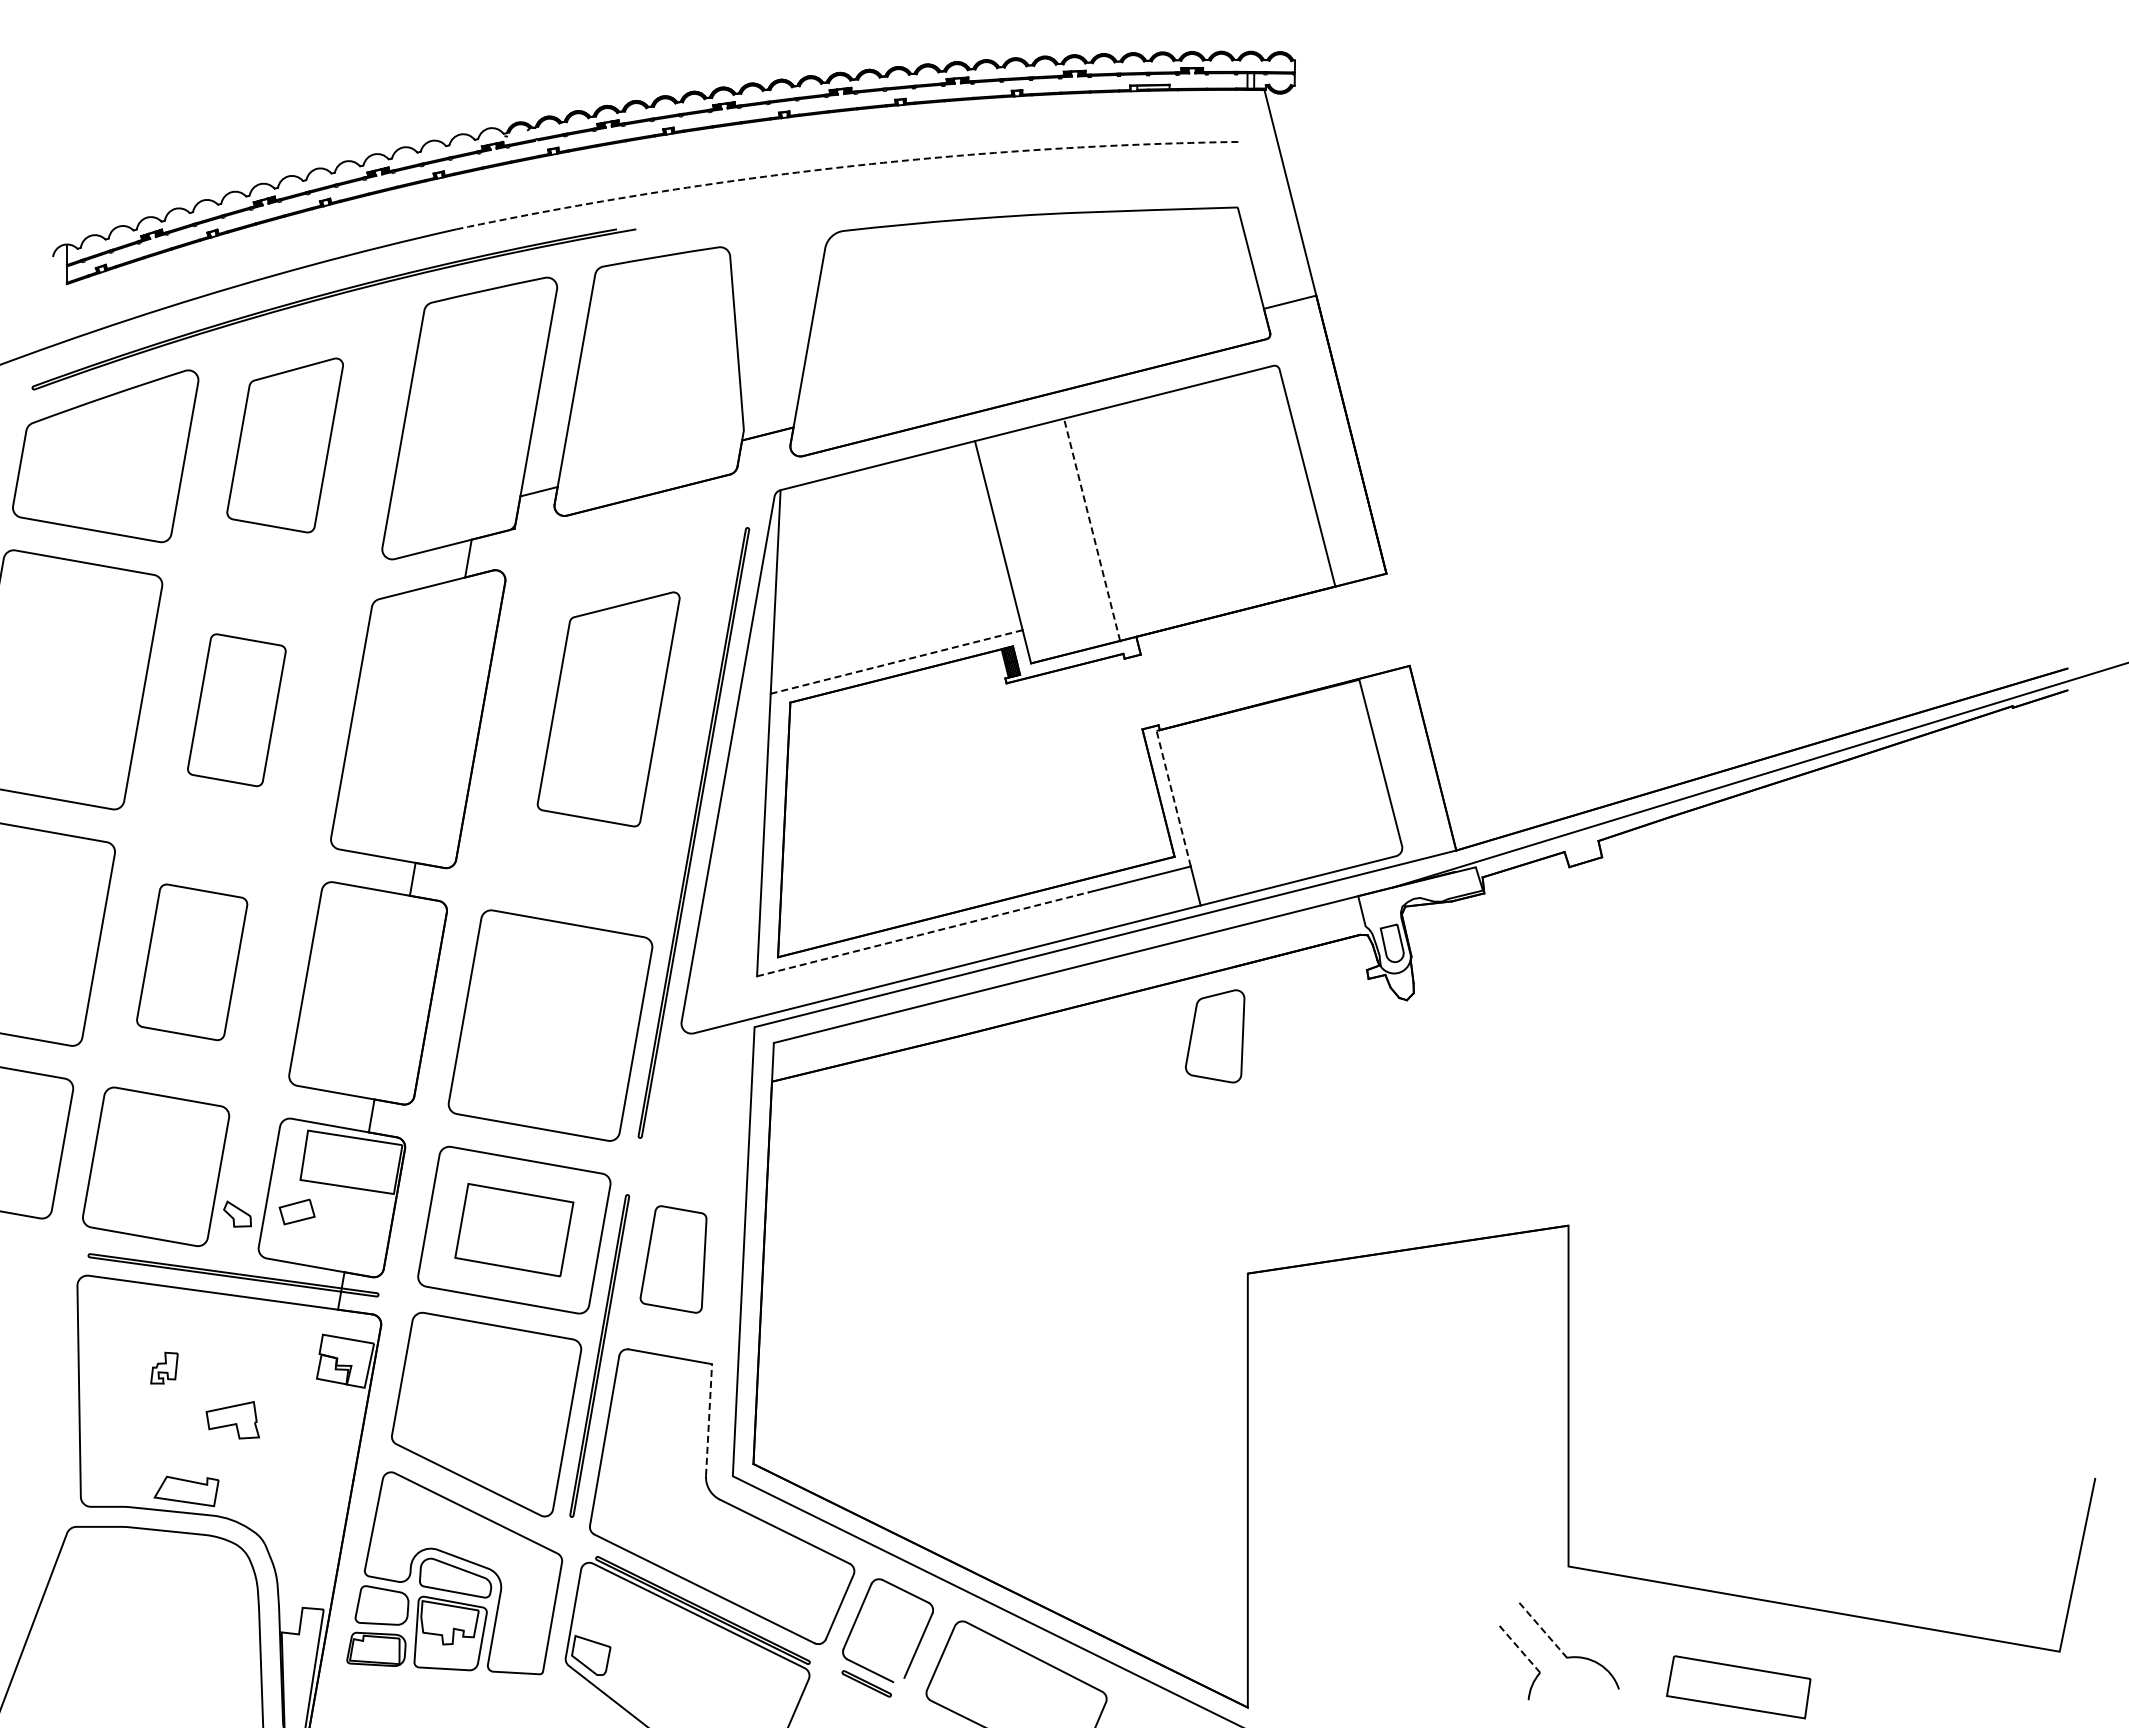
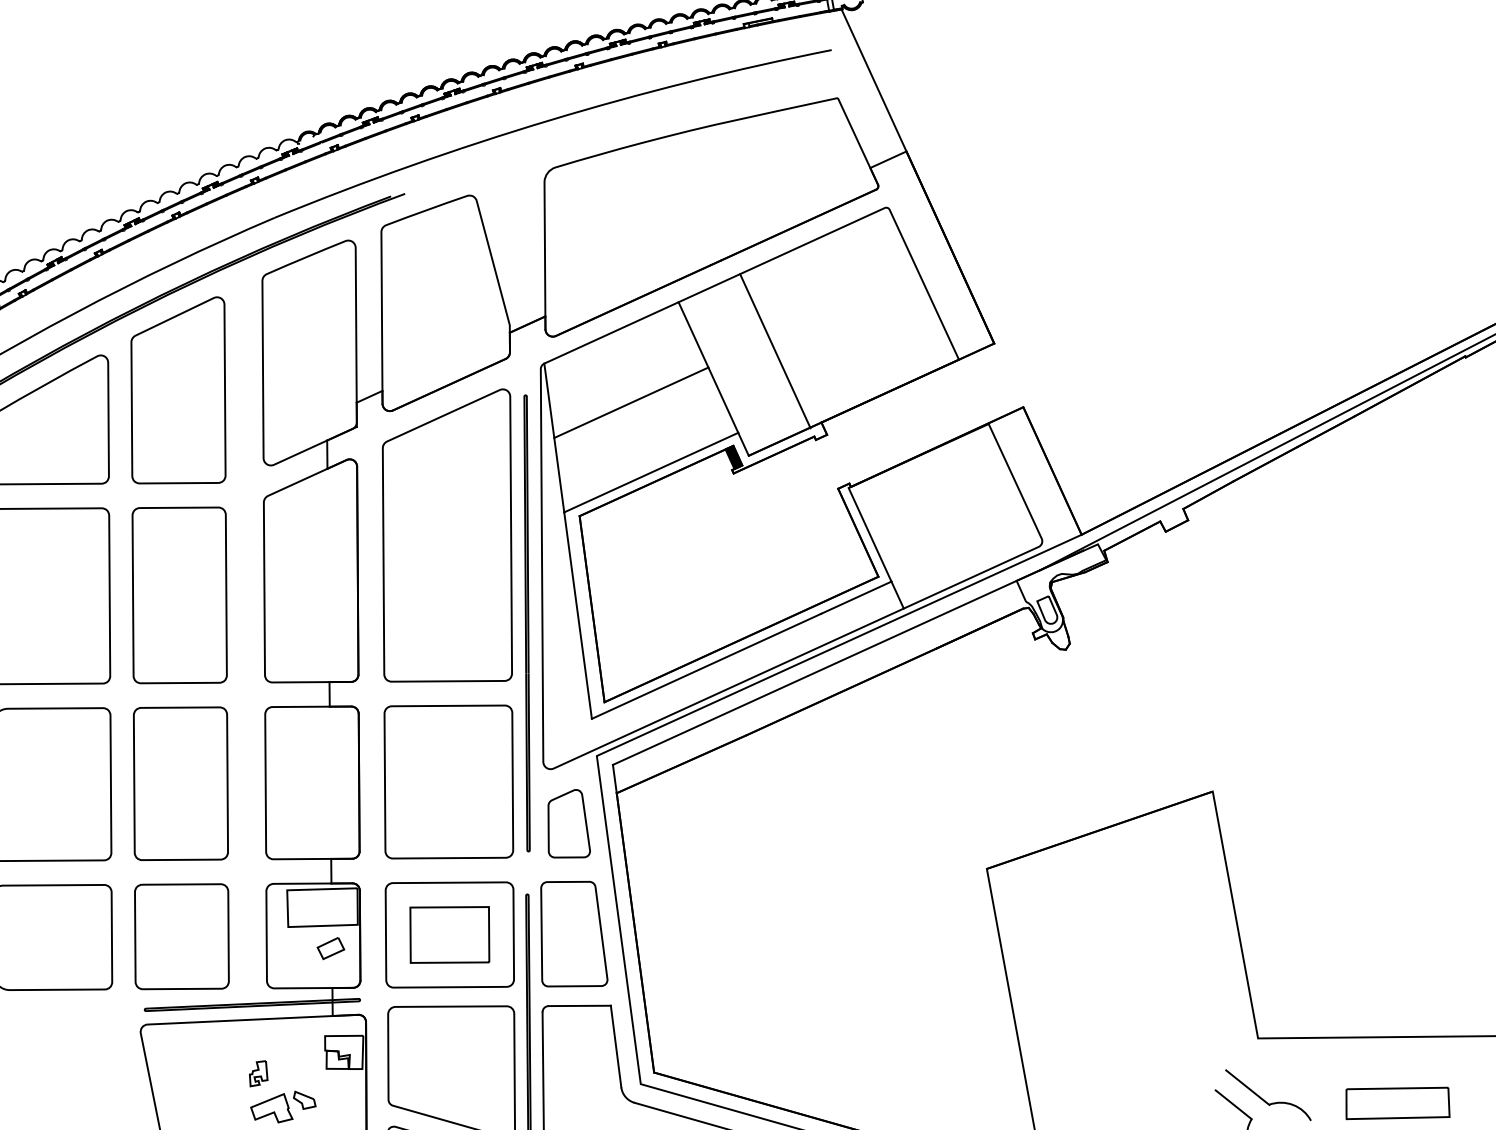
line: (846, 166) -> (549, 120), dashed -> solid
part: (284, 445) -> (179, 397), size x1.43
line: (1092, 529) -> (775, 350), dashed -> solid
line: (886, 563) -> (630, 402), added
line: (896, 662) -> (651, 473), dashed -> solid
part: (236, 709) -> (179, 594), size x1.67
part: (608, 709) -> (448, 545), size x1.67
line: (1173, 798) -> (869, 534), dashed -> solid
line: (923, 934) -> (706, 666), dashed -> solid
part: (191, 962) -> (180, 784), size x1.43
part: (1214, 1036) -> (565, 826), moved
part: (296, 1211) -> (330, 948), moved
part: (237, 1213) -> (304, 1098), moved
part: (673, 1259) -> (569, 935), size x1.43
part: (164, 1367) -> (258, 1072), moved
line: (709, 1420) -> (616, 1046), dashed -> solid
line: (1542, 1629) -> (1247, 1087), dashed -> solid
line: (1519, 1648) -> (1233, 1104), dashed -> solid

